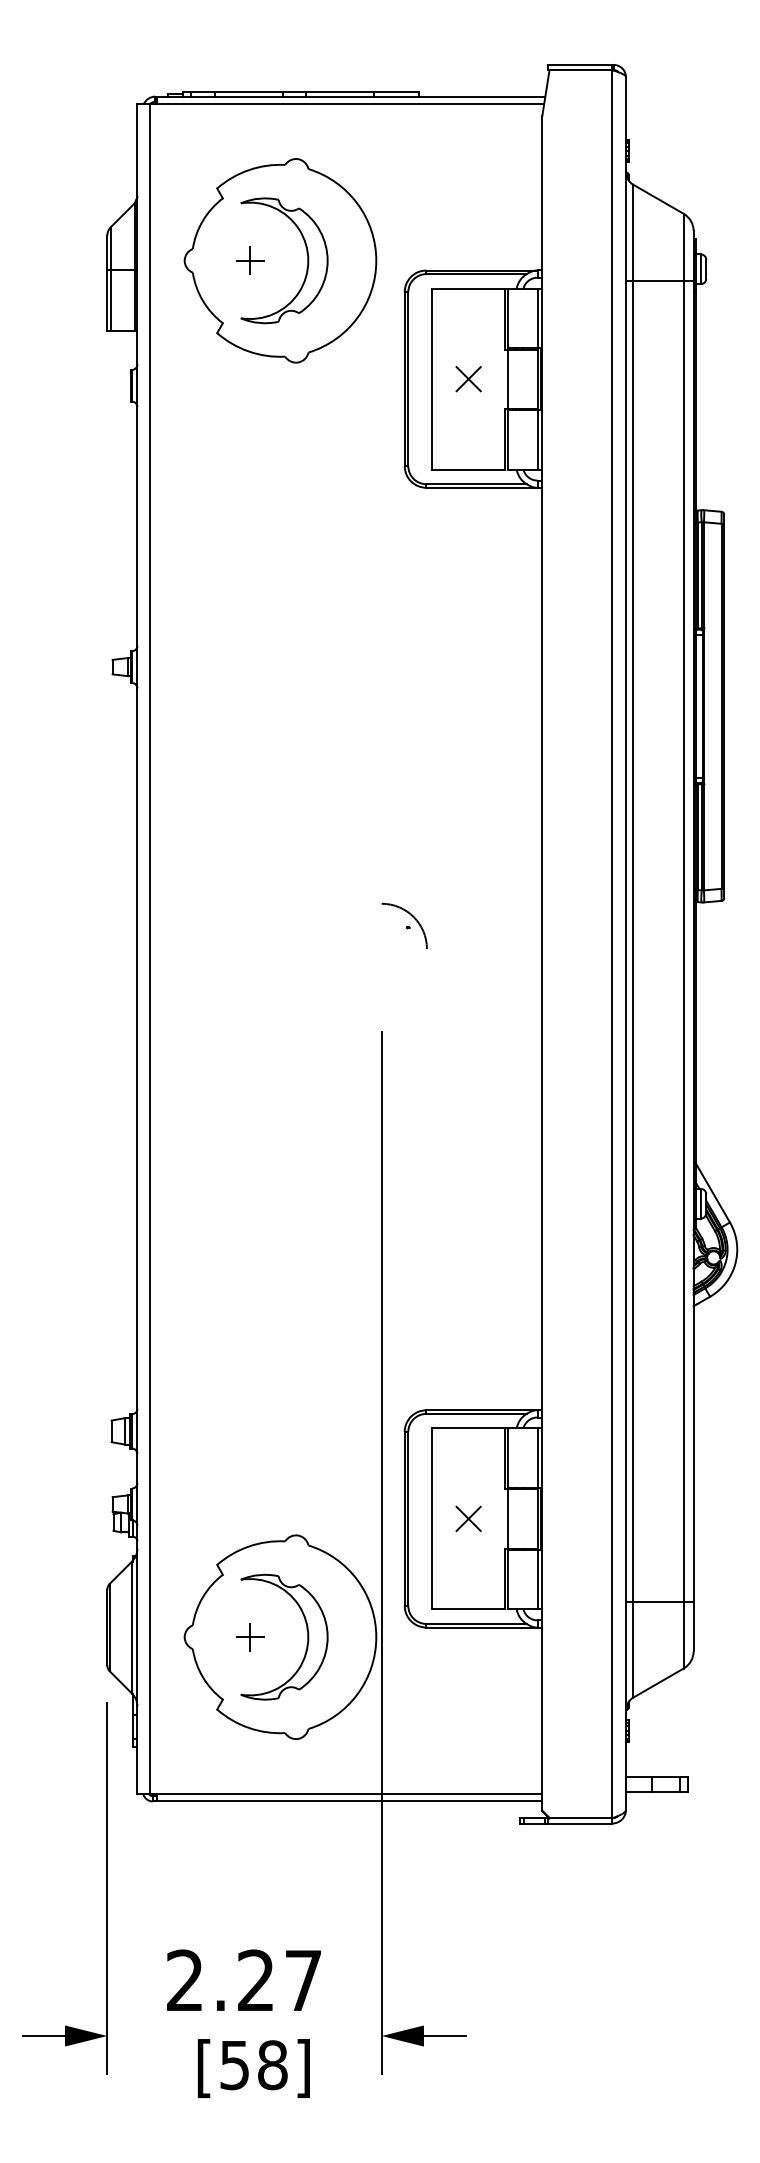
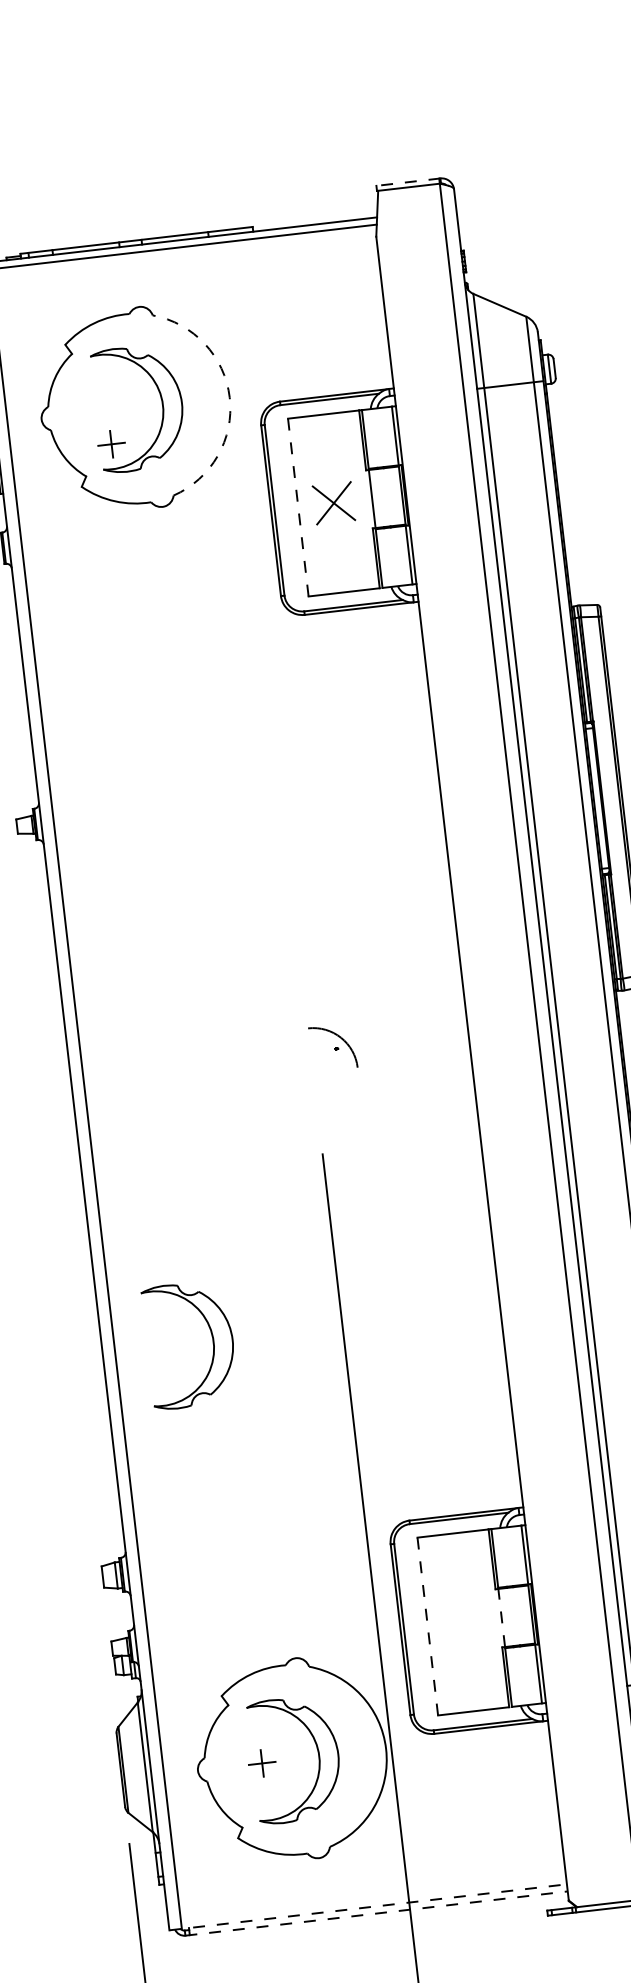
line: (580, 64) -> (407, 181), solid -> dashed
part: (250, 260) -> (111, 443), moved
arc: (376, 260) -> (229, 397), solid -> dashed
line: (432, 379) -> (298, 507), solid -> dashed
part: (468, 379) -> (333, 503), size x1.6
part: (249, 1207) -> (212, 1341), added
line: (432, 1518) -> (427, 1626), solid -> dashed
part: (468, 1518) -> (463, 1622), removed
line: (507, 1518) -> (501, 1617), solid -> dashed
line: (340, 1794) -> (368, 1907), solid -> dashed
line: (347, 1801) -> (376, 1913), solid -> dashed

